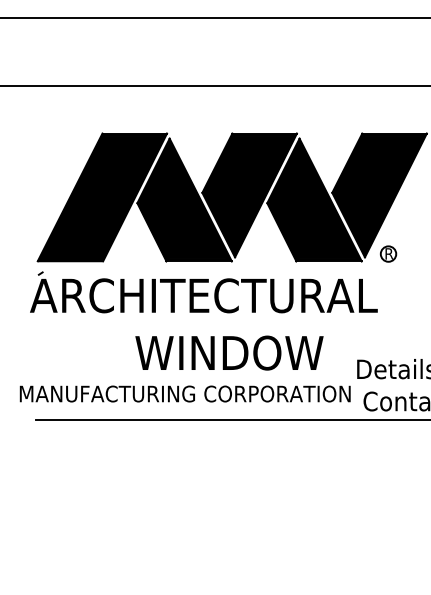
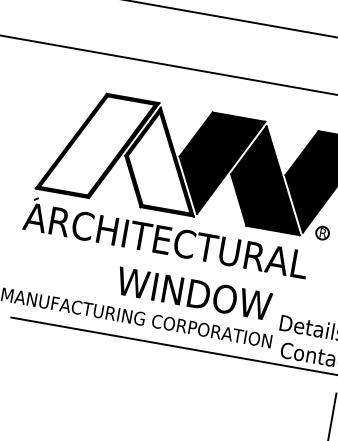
fill: (102, 197) -> (97, 145), removed
fill: (183, 201) -> (163, 160), removed
text: (229, 352) -> (194, 293), moved

